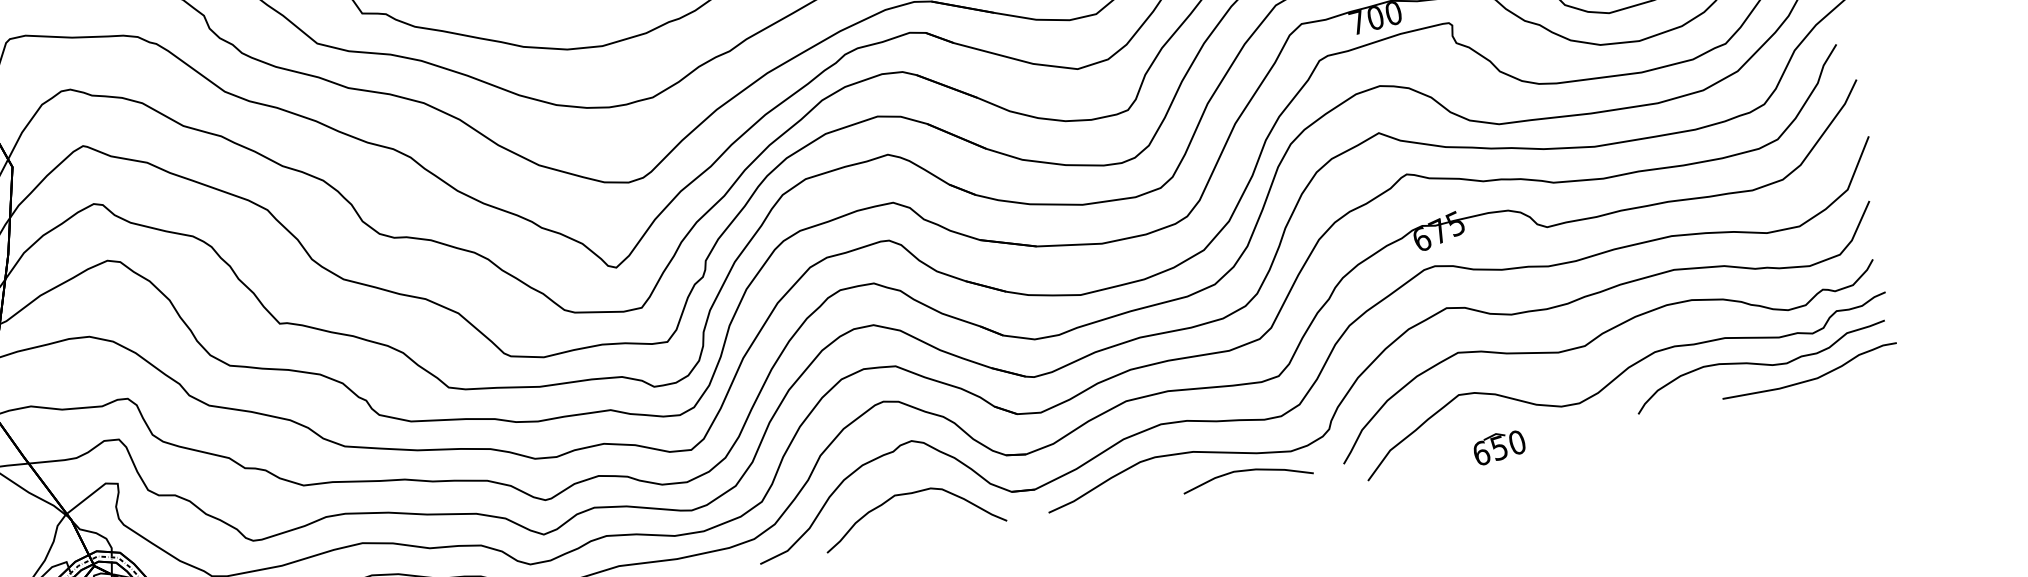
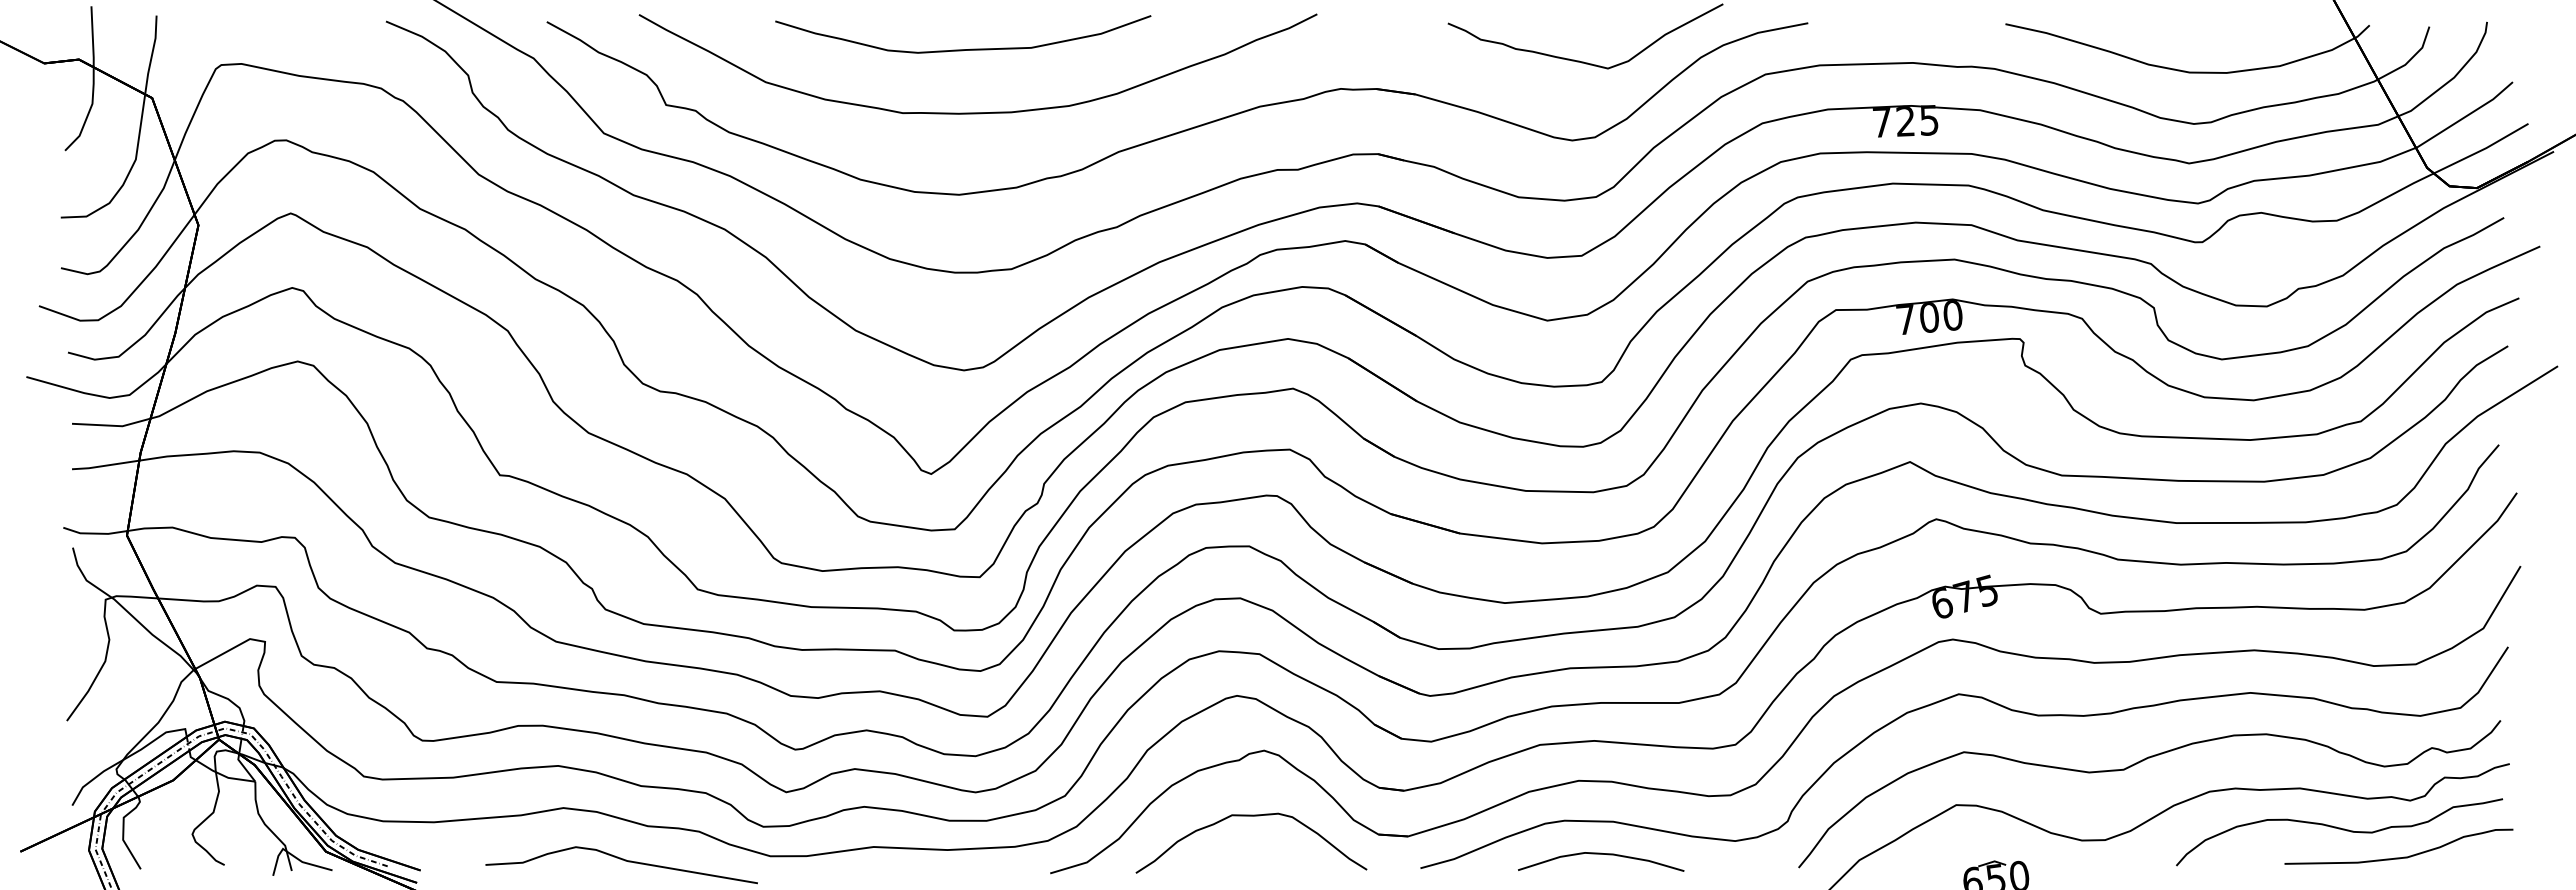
curve: (1246, 470) -> (1601, 854), moved

